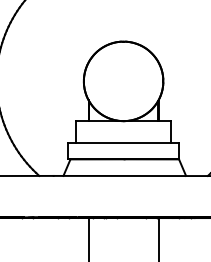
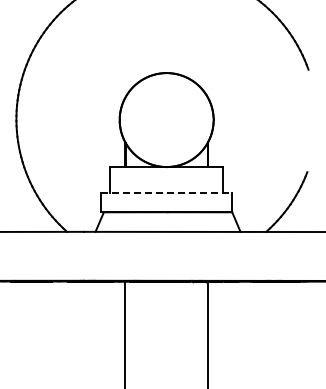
line: (123, 143) -> (166, 193), solid -> dashed

